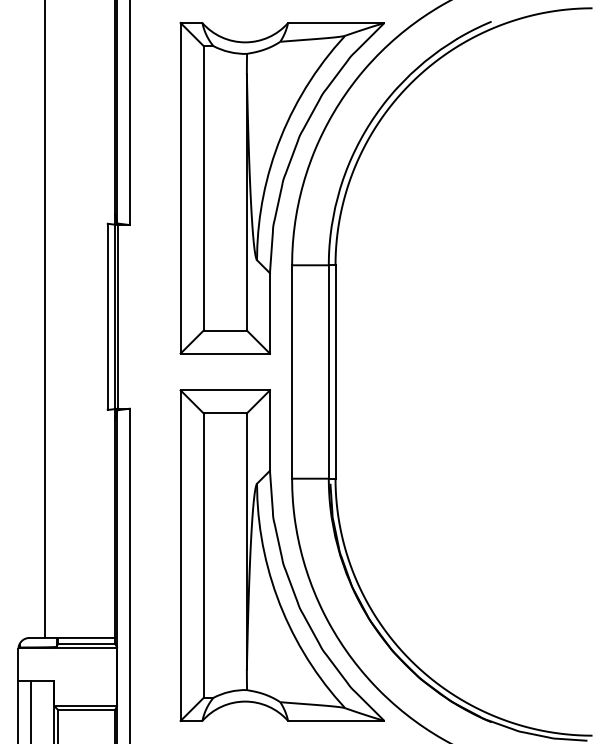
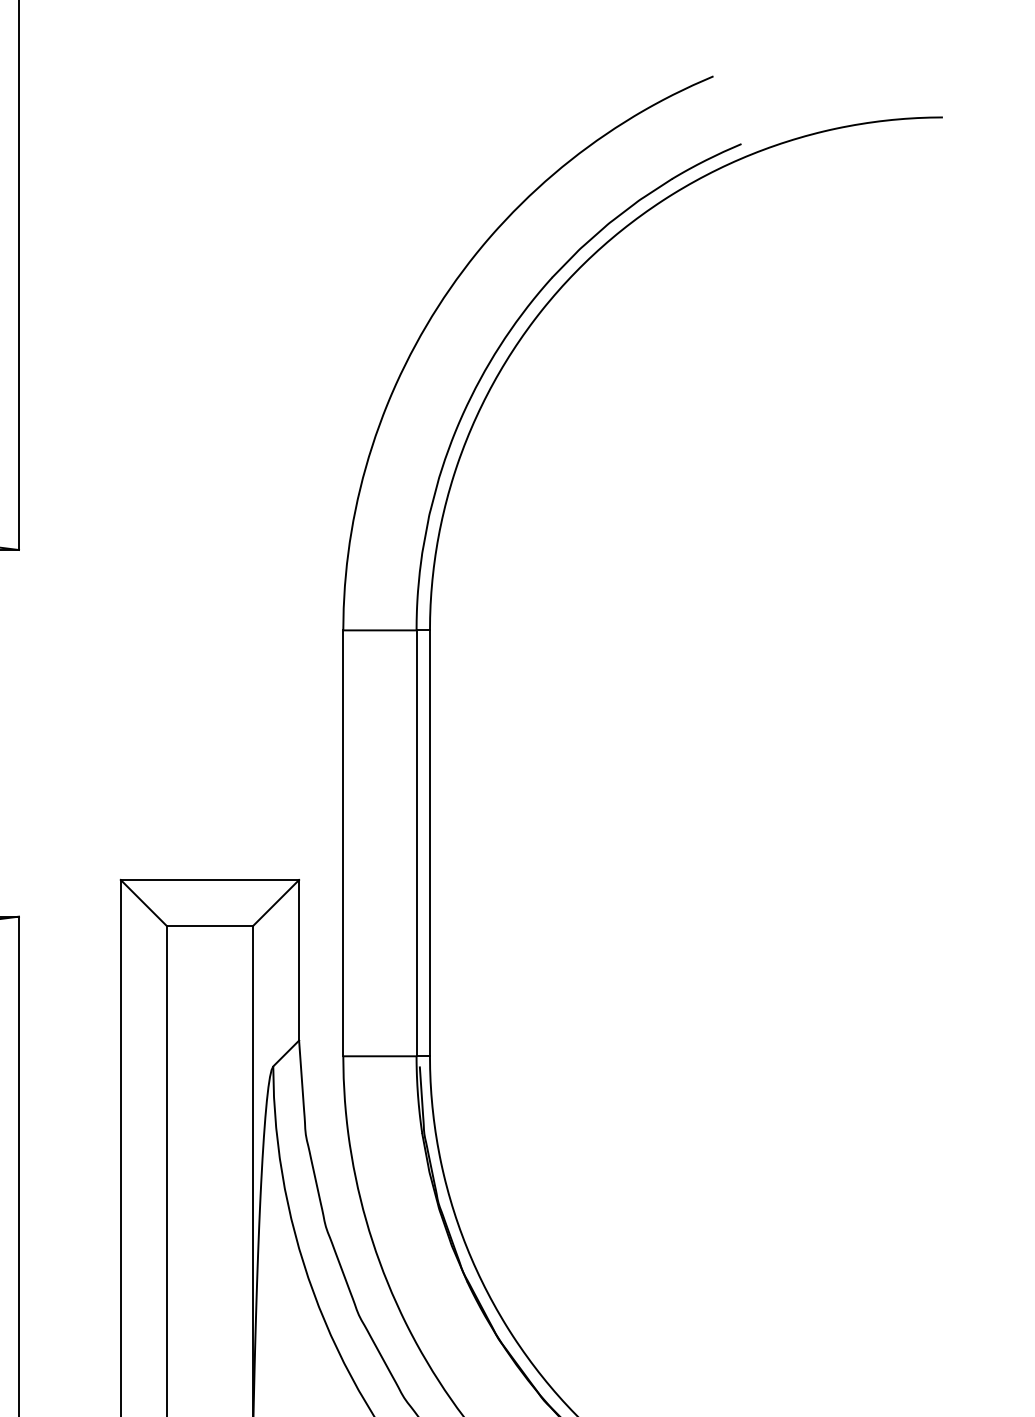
part: (281, 187) -> (322, 475), removed

